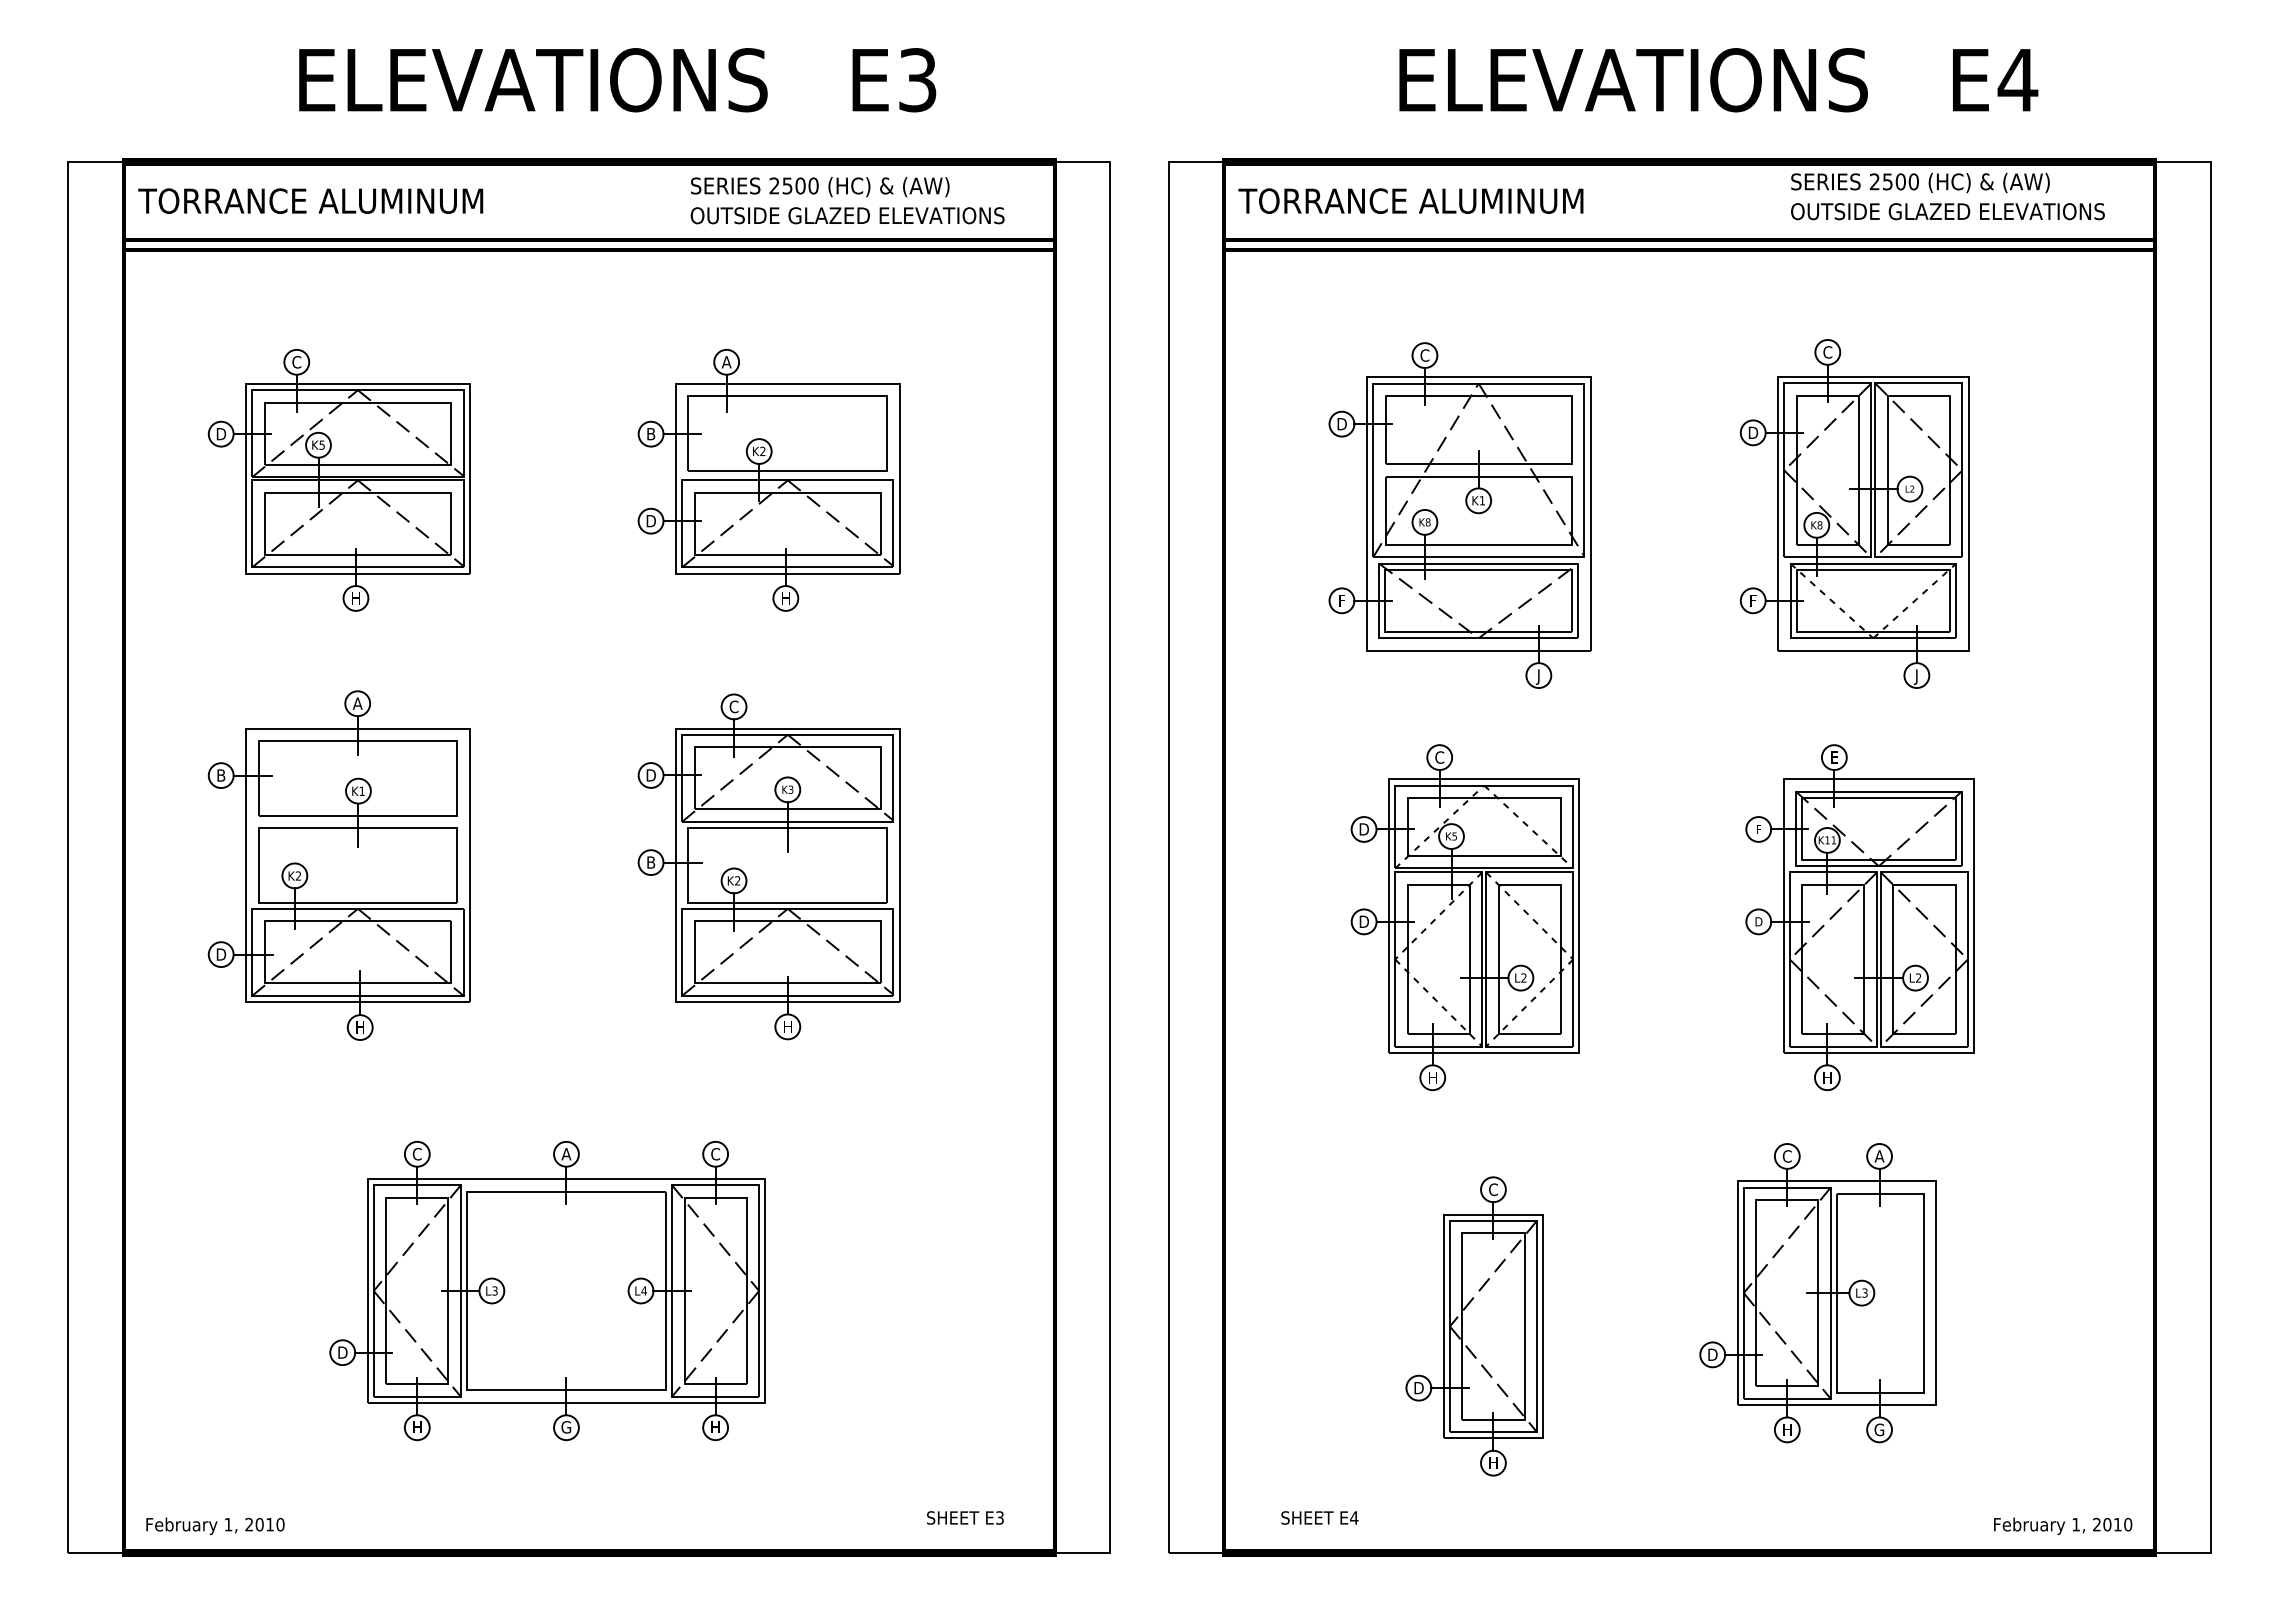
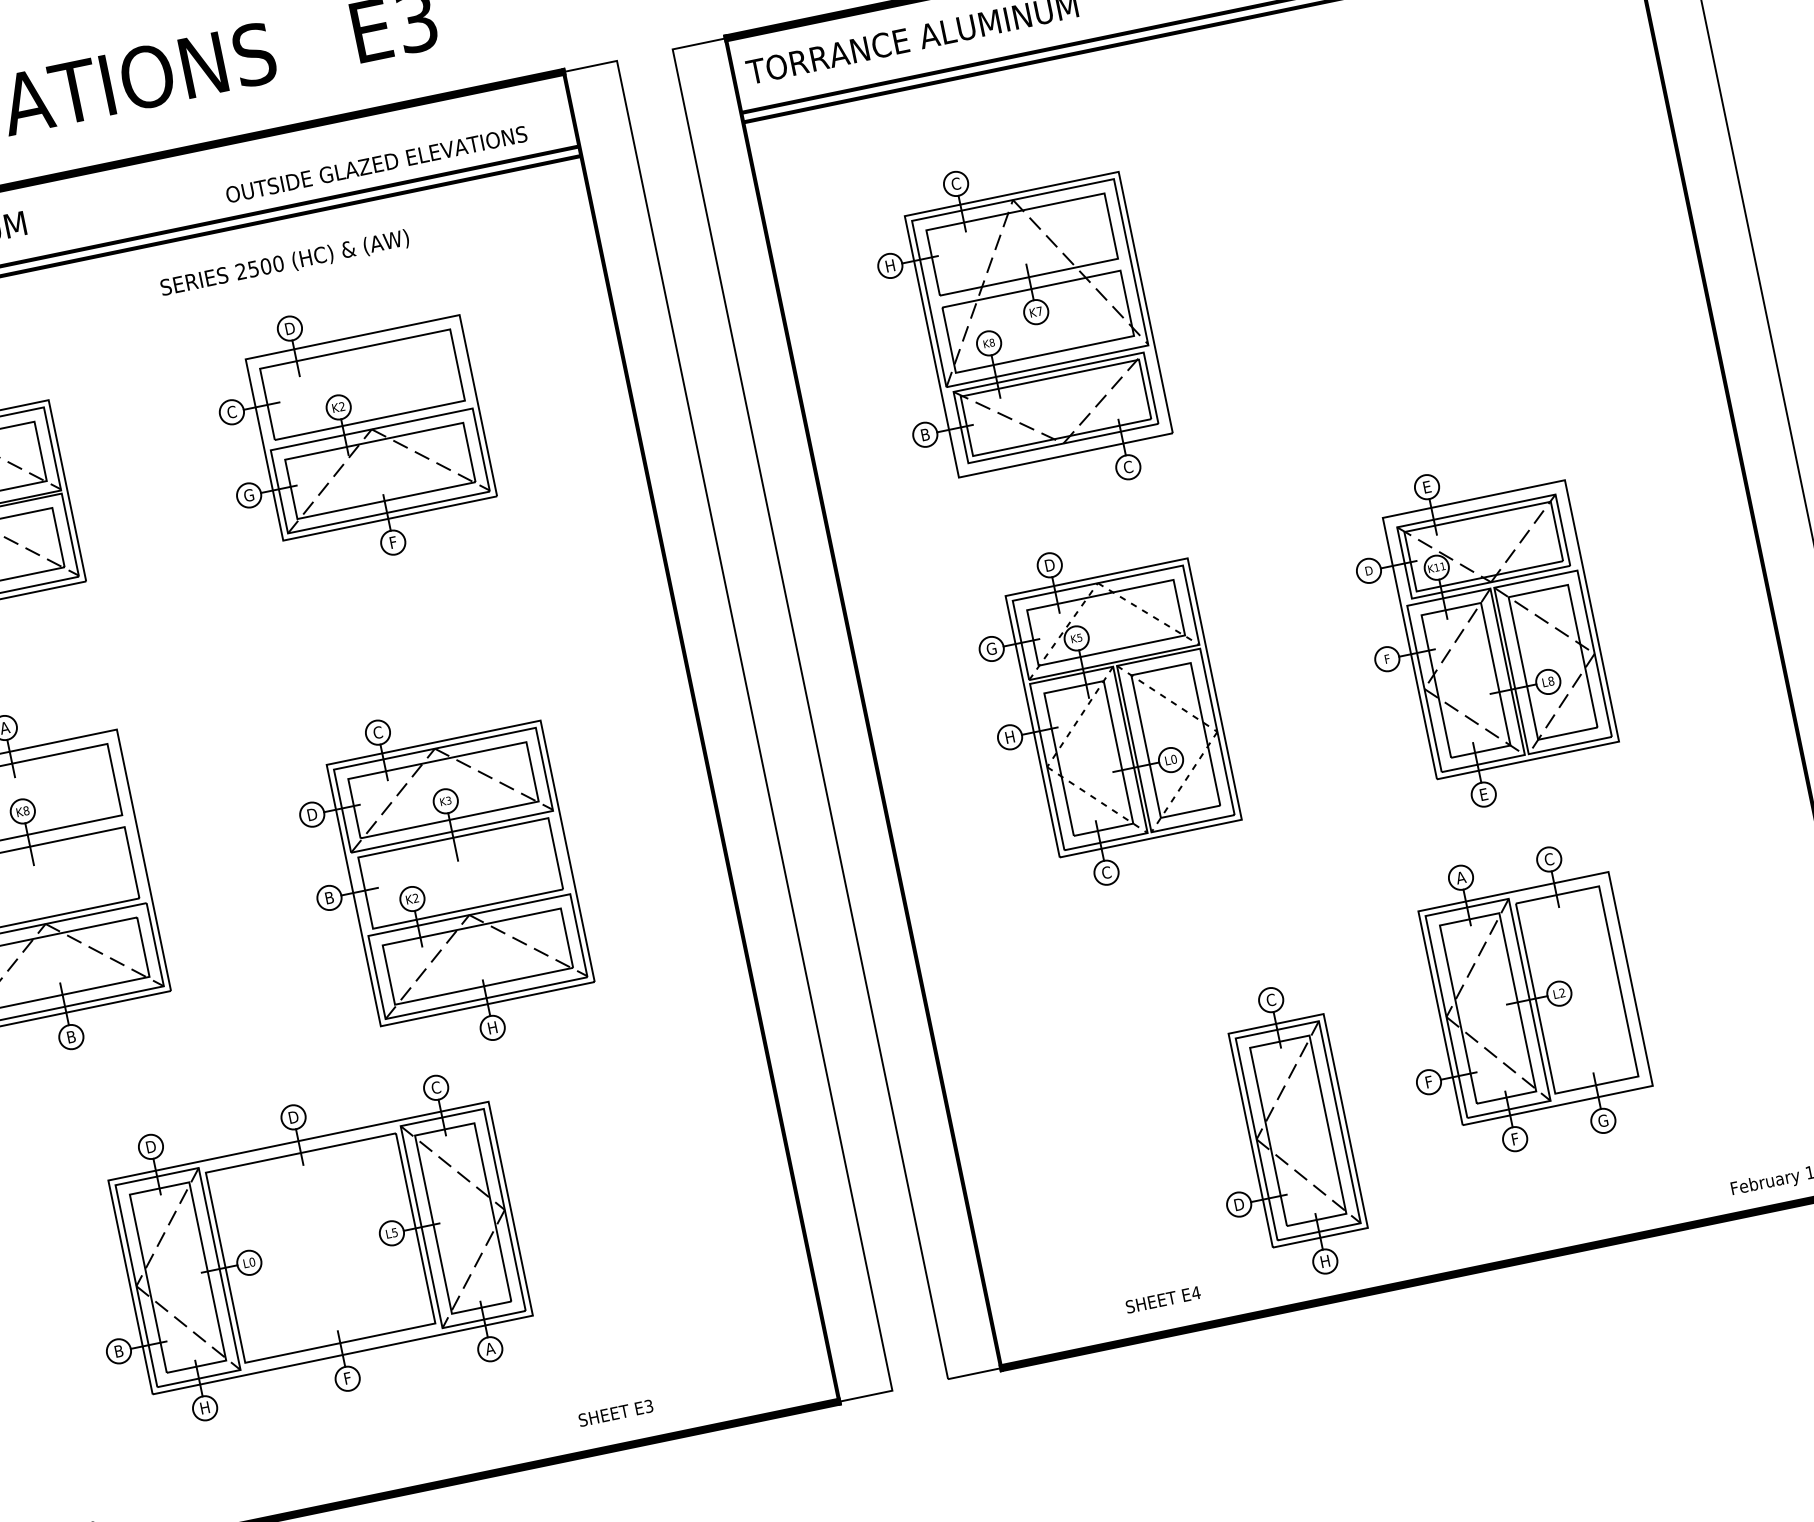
text: (820, 187) -> (285, 263), moved
text: (726, 362) -> (289, 328), A -> D
text: (1341, 424) -> (889, 266), D -> H
text: (650, 433) -> (231, 411), B -> C
text: (1481, 500) -> (1038, 311), K1 -> K7
part: (1854, 513) -> (1397, 249), removed
text: (650, 520) -> (248, 494), D -> G
text: (785, 598) -> (392, 542), H -> F
text: (1341, 600) -> (924, 434), F -> B
text: (1538, 676) -> (1128, 468), J -> C
text: (1439, 757) -> (1049, 565), C -> D
text: (361, 790) -> (25, 810), K1 -> K8
text: (1758, 828) -> (1368, 569), F -> D
text: (1363, 829) -> (991, 649), D -> G
part: (768, 866) -> (442, 878), moved
text: (1363, 921) -> (1009, 737), D -> H
text: (1758, 921) -> (1386, 658), D -> F
text: (1523, 977) -> (1173, 758), L2 -> L0
text: (1918, 977) -> (1551, 680), L2 -> L8
text: (360, 1027) -> (71, 1036), H -> B
text: (1432, 1077) -> (1106, 872), H -> C
text: (1827, 1077) -> (1483, 794), H -> E
text: (417, 1153) -> (151, 1146), C -> D
text: (566, 1154) -> (293, 1117), A -> D
text: (1787, 1156) -> (1461, 877), C -> A
text: (1879, 1156) -> (1549, 859), A -> C
text: (494, 1290) -> (251, 1261), L3 -> L0
text: (644, 1290) -> (395, 1232), L4 -> L5
text: (1864, 1293) -> (1561, 993), L3 -> L2
part: (1474, 1326) -> (1280, 1134), moved
text: (342, 1352) -> (118, 1351), D -> B
text: (1712, 1354) -> (1428, 1081), D -> F
text: (566, 1427) -> (347, 1378), G -> F
text: (715, 1427) -> (490, 1349), H -> A
text: (1787, 1429) -> (1515, 1138), H -> F
text: (965, 1517) -> (615, 1412), moved
text: (1319, 1517) -> (1162, 1299), moved

